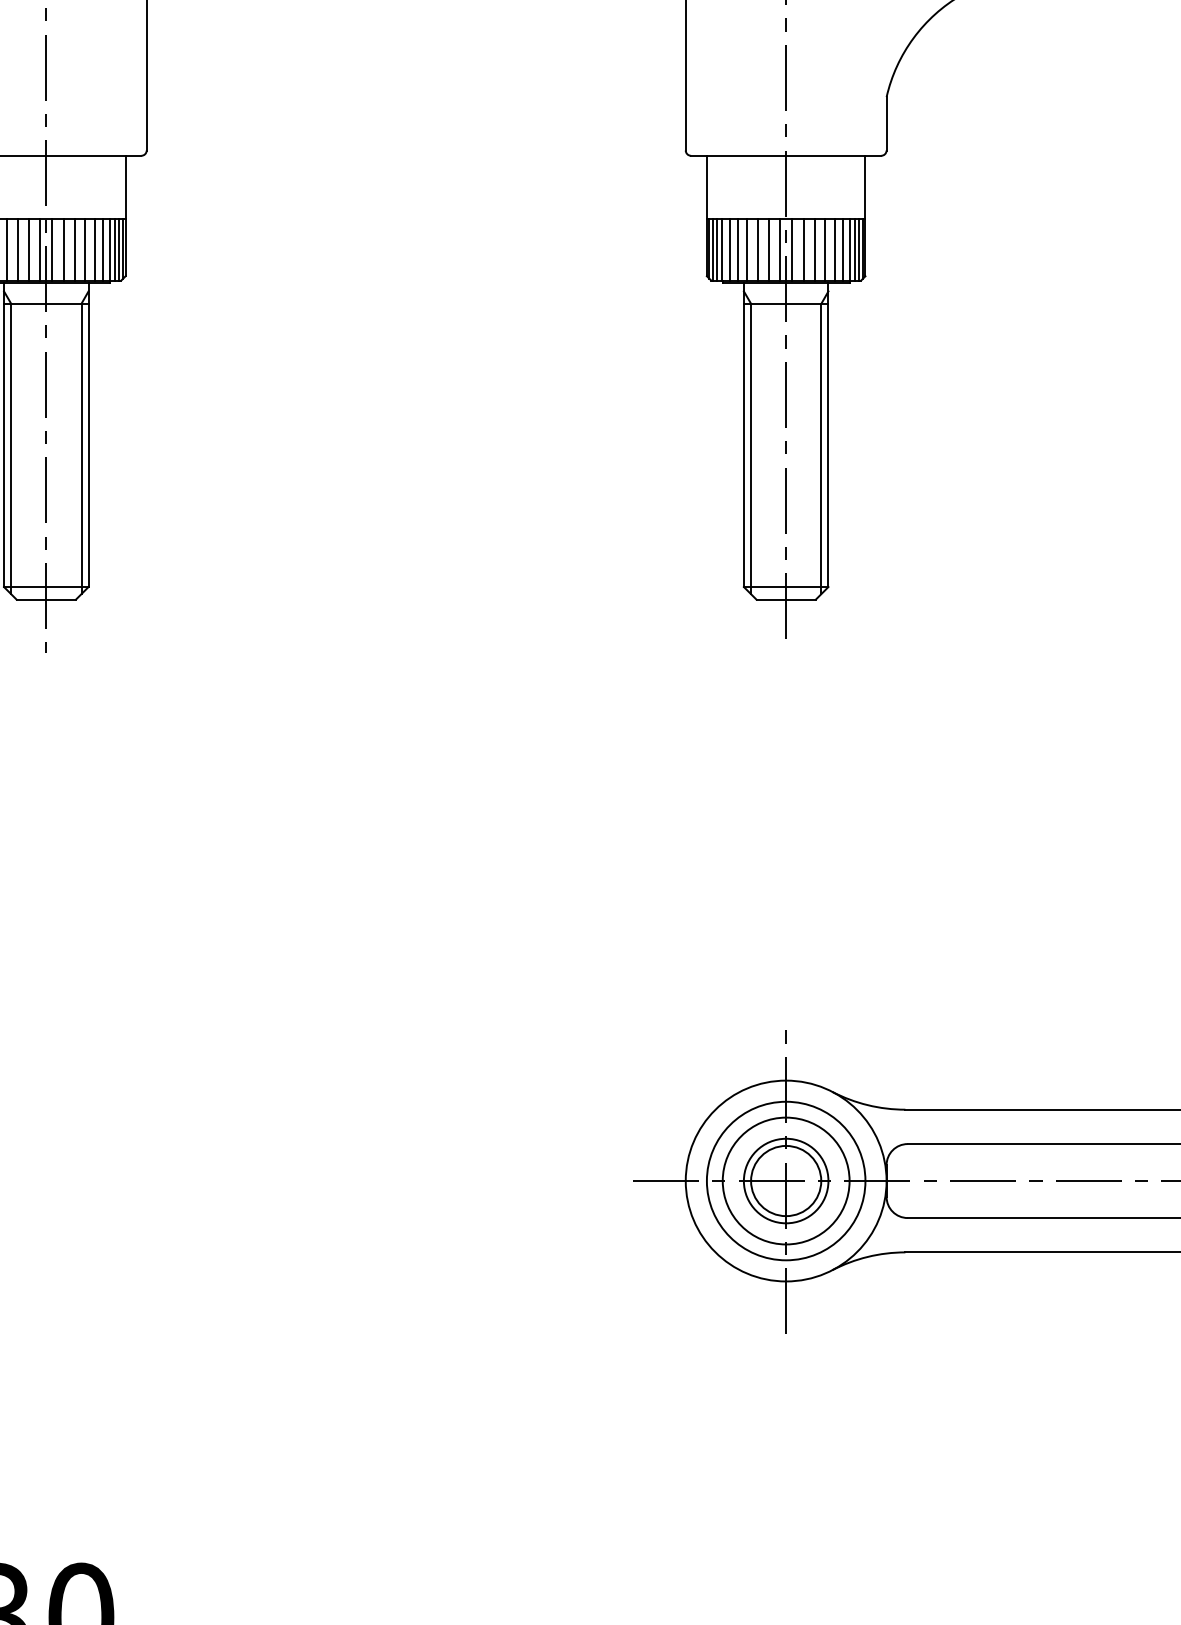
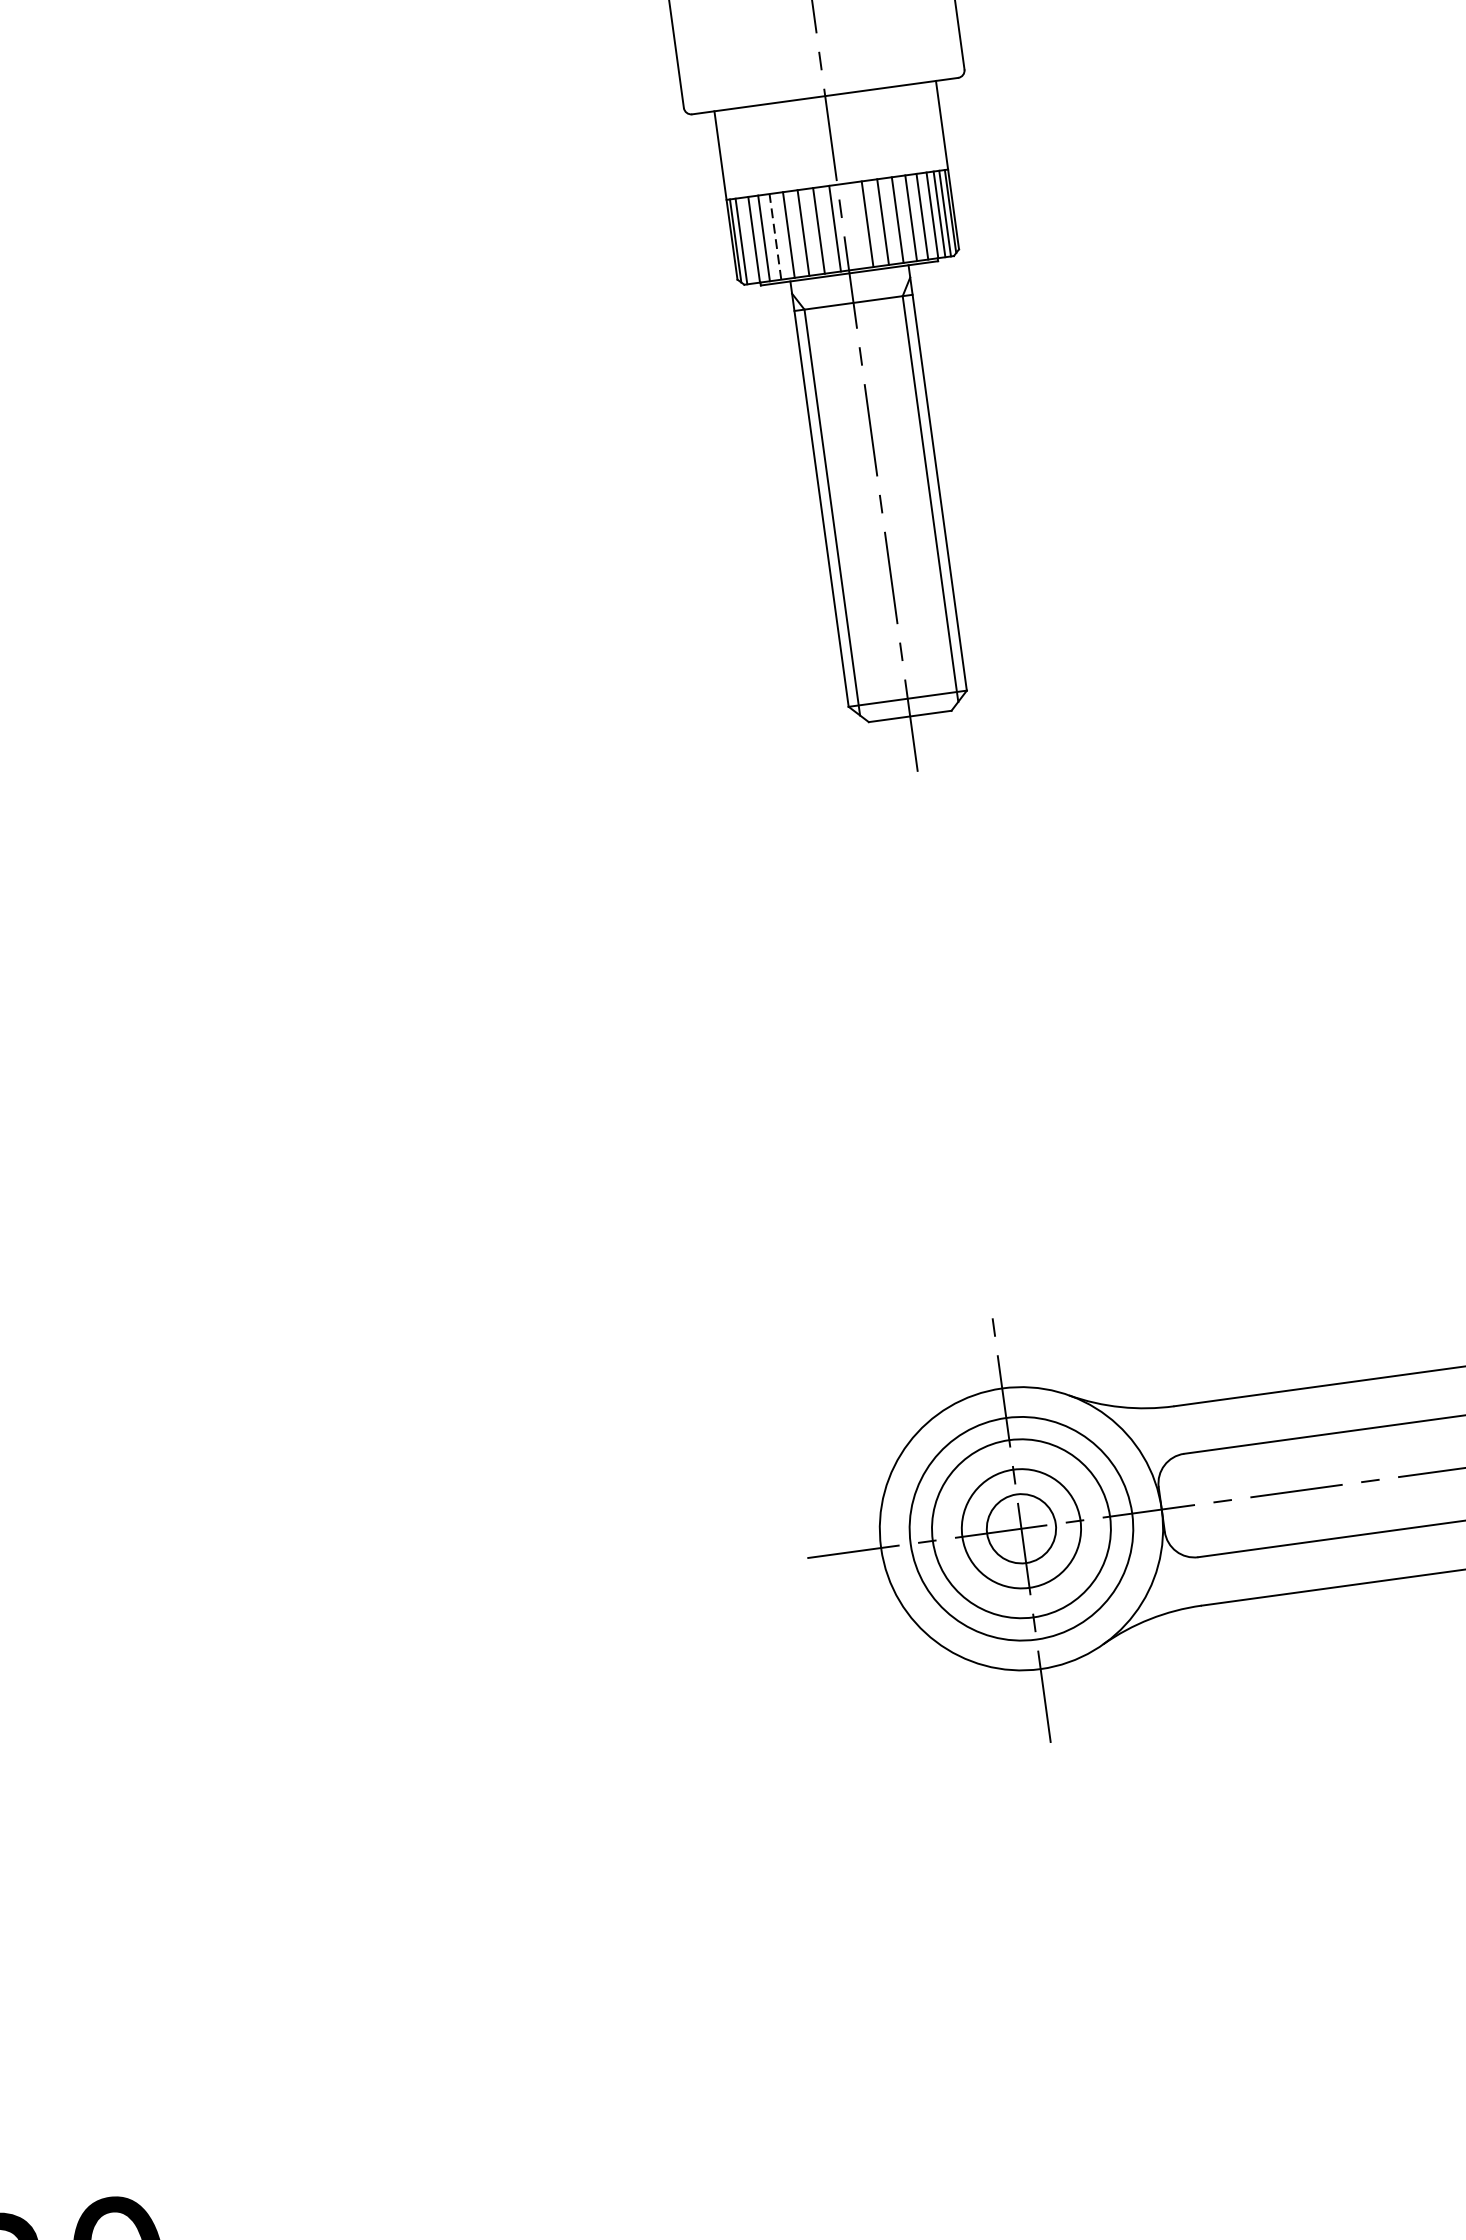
line: (717, 249) -> (747, 240), removed
line: (737, 249) -> (775, 236), solid -> dashed
line: (792, 249) -> (851, 225), removed
circle: (786, 1180) -> (1021, 1527), size x0.7

